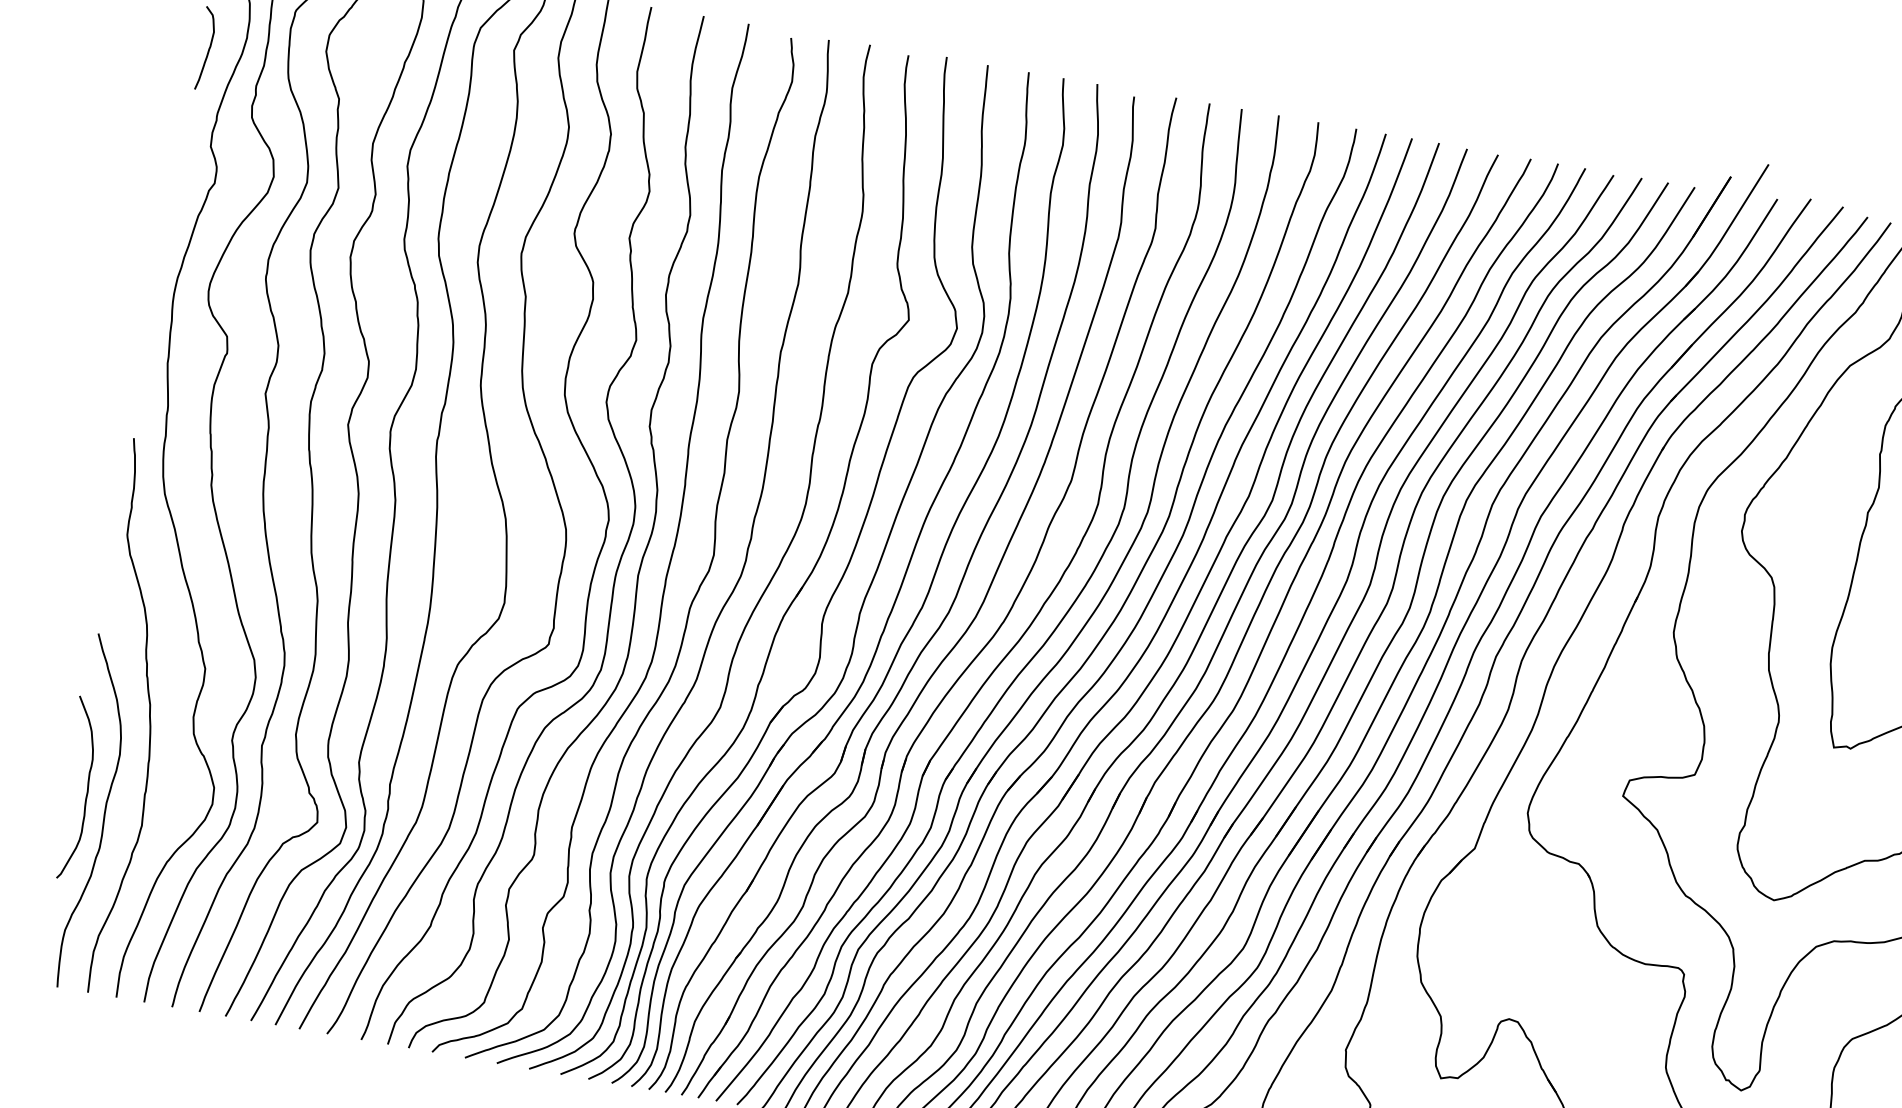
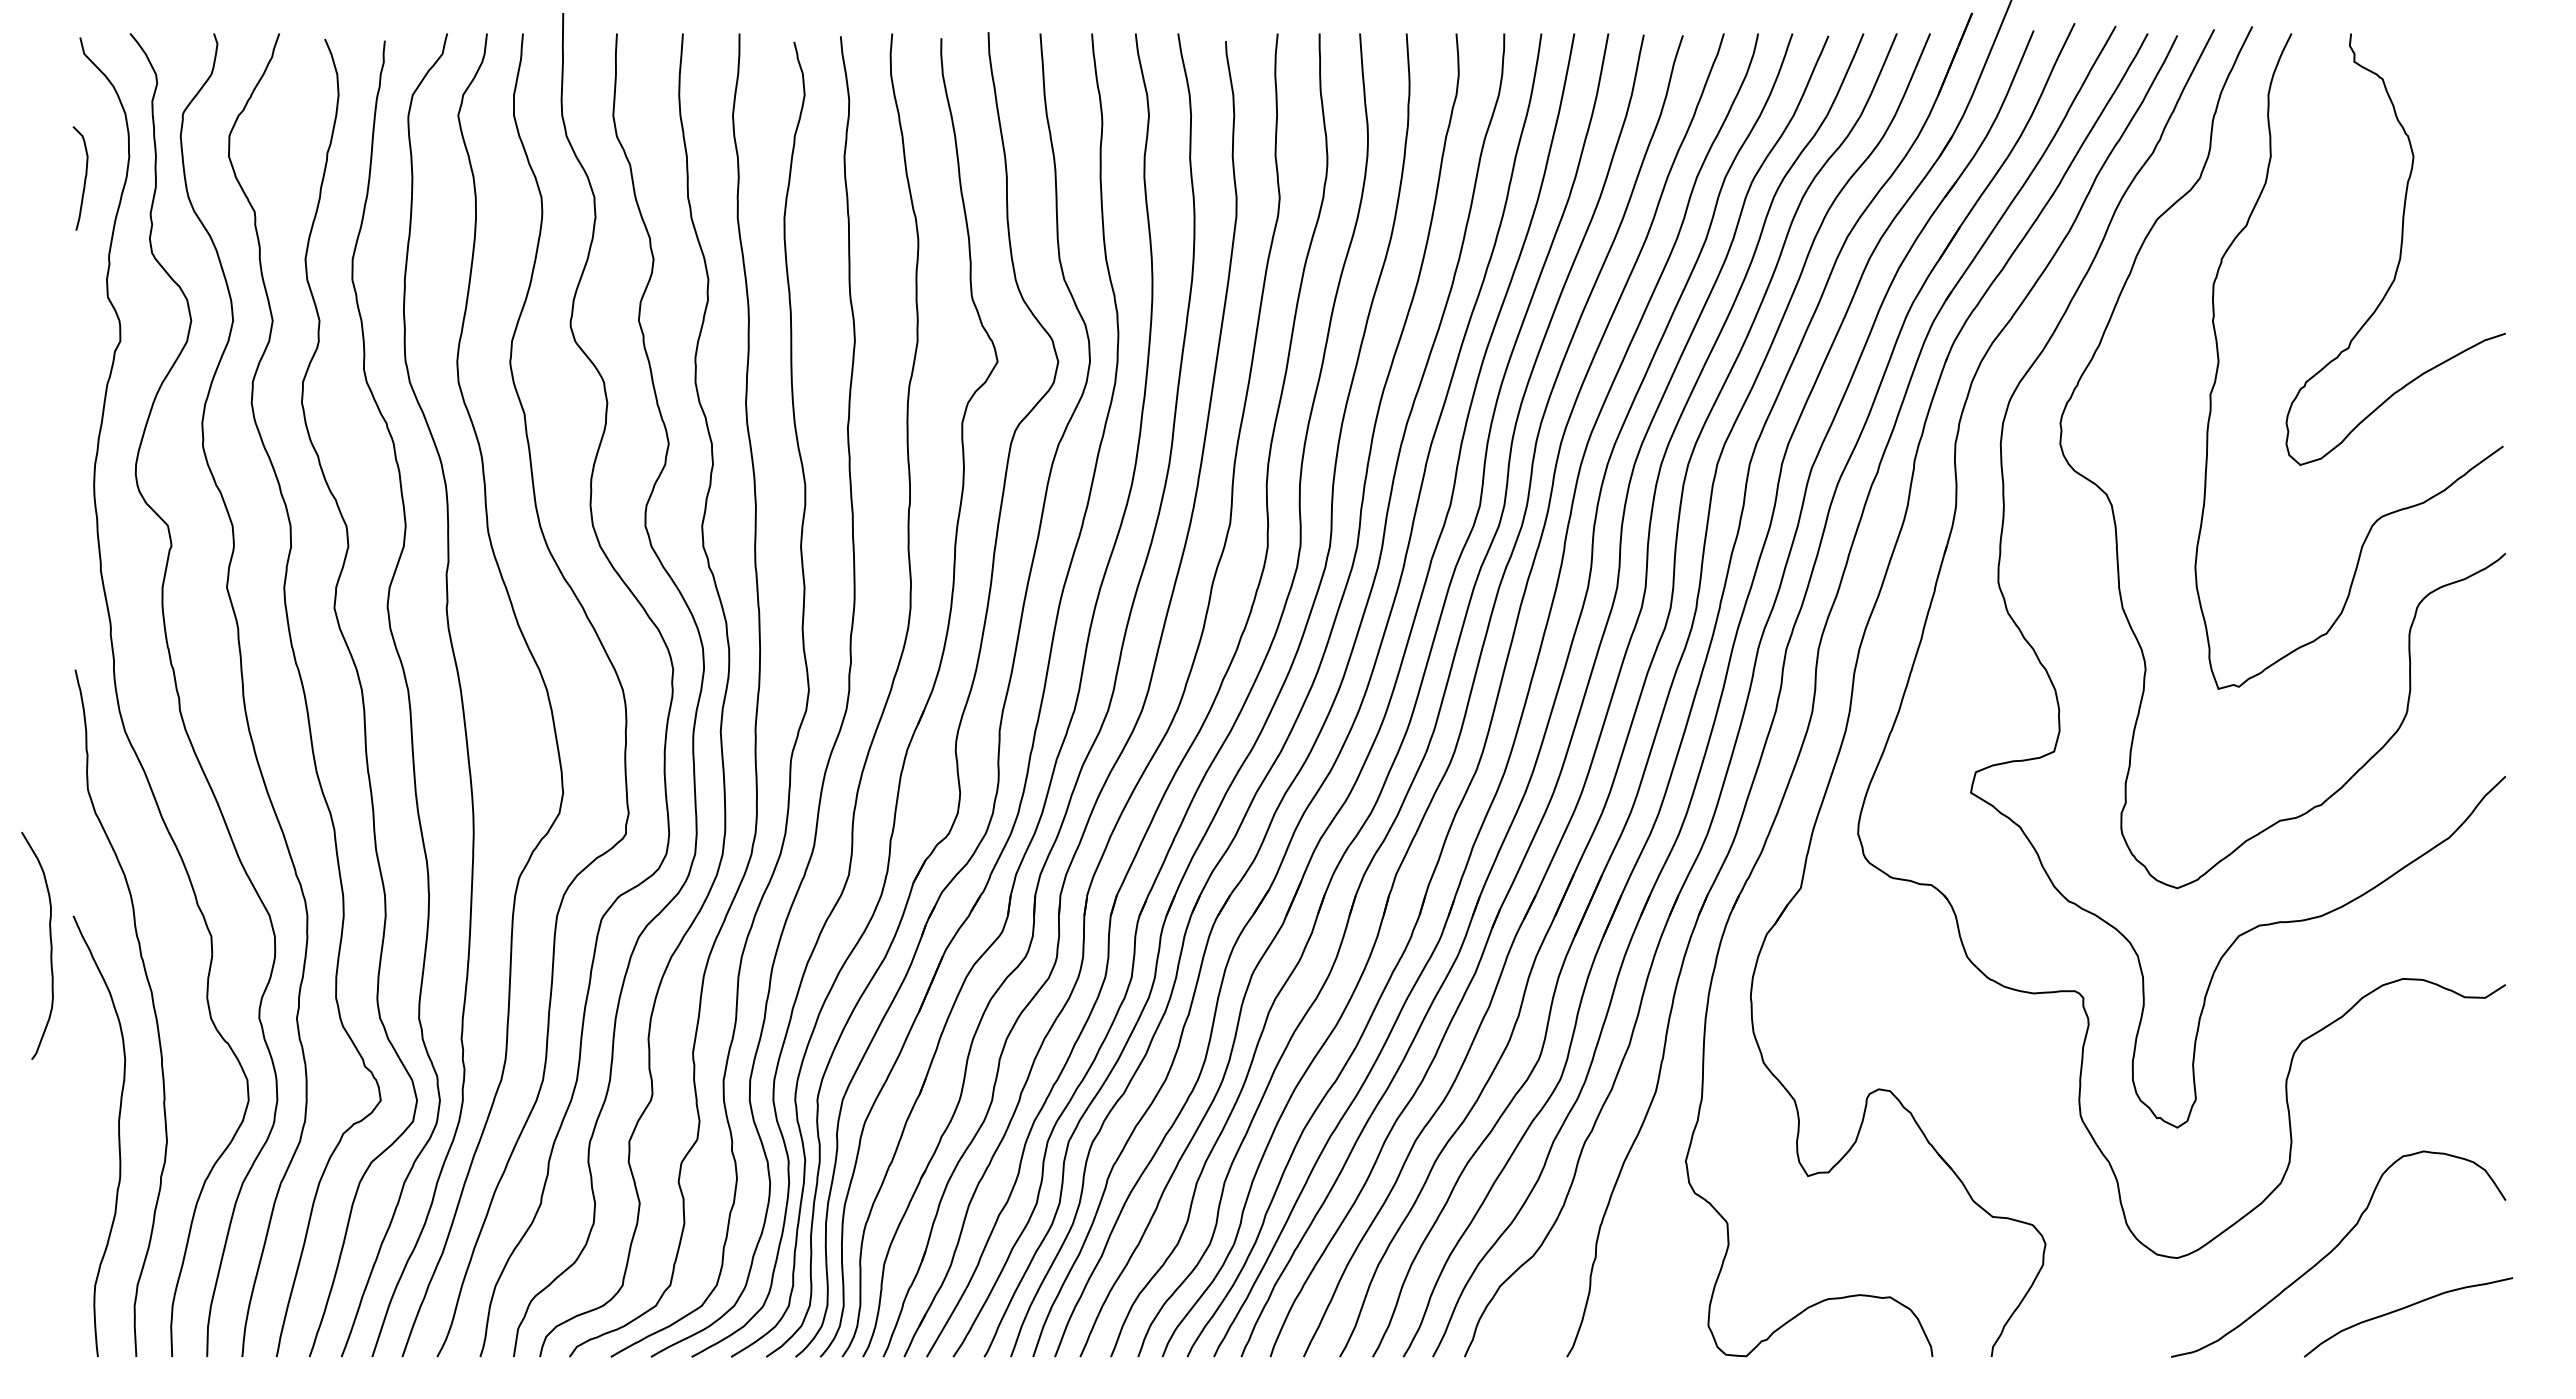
curve: (87, 789) -> (50, 945), moved

